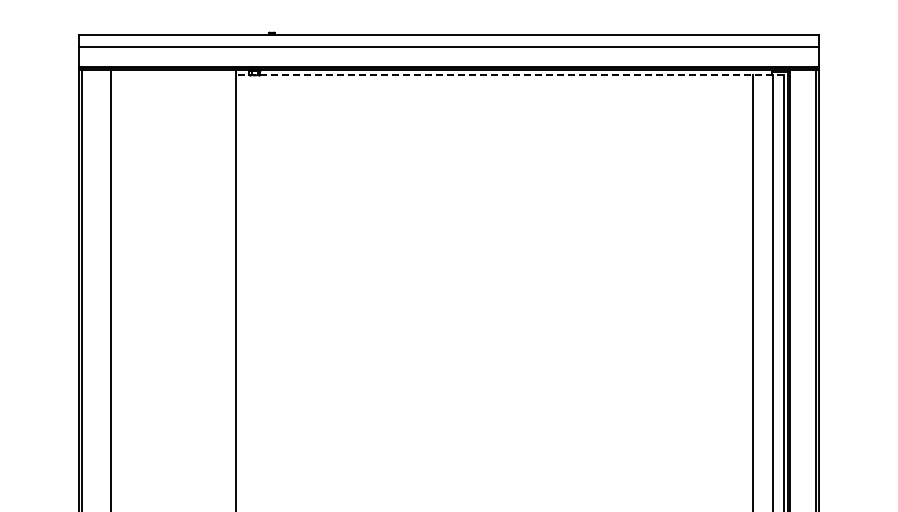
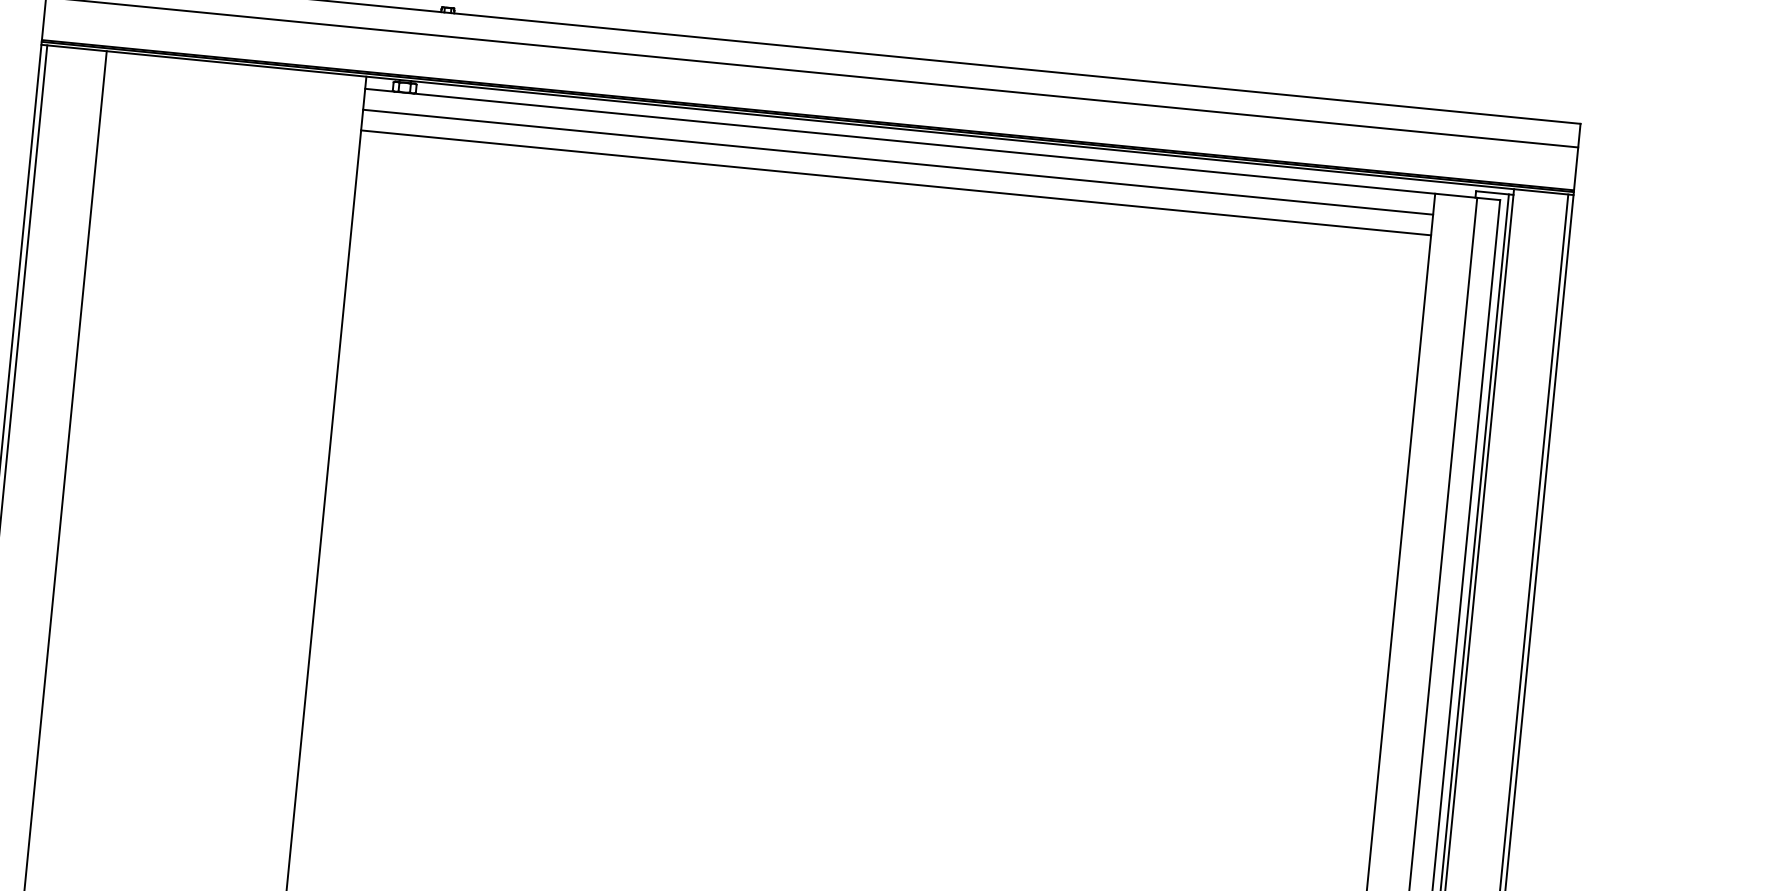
line: (510, 75) -> (933, 144), dashed -> solid
line: (494, 85) -> (898, 162), added
line: (494, 95) -> (896, 182), added

